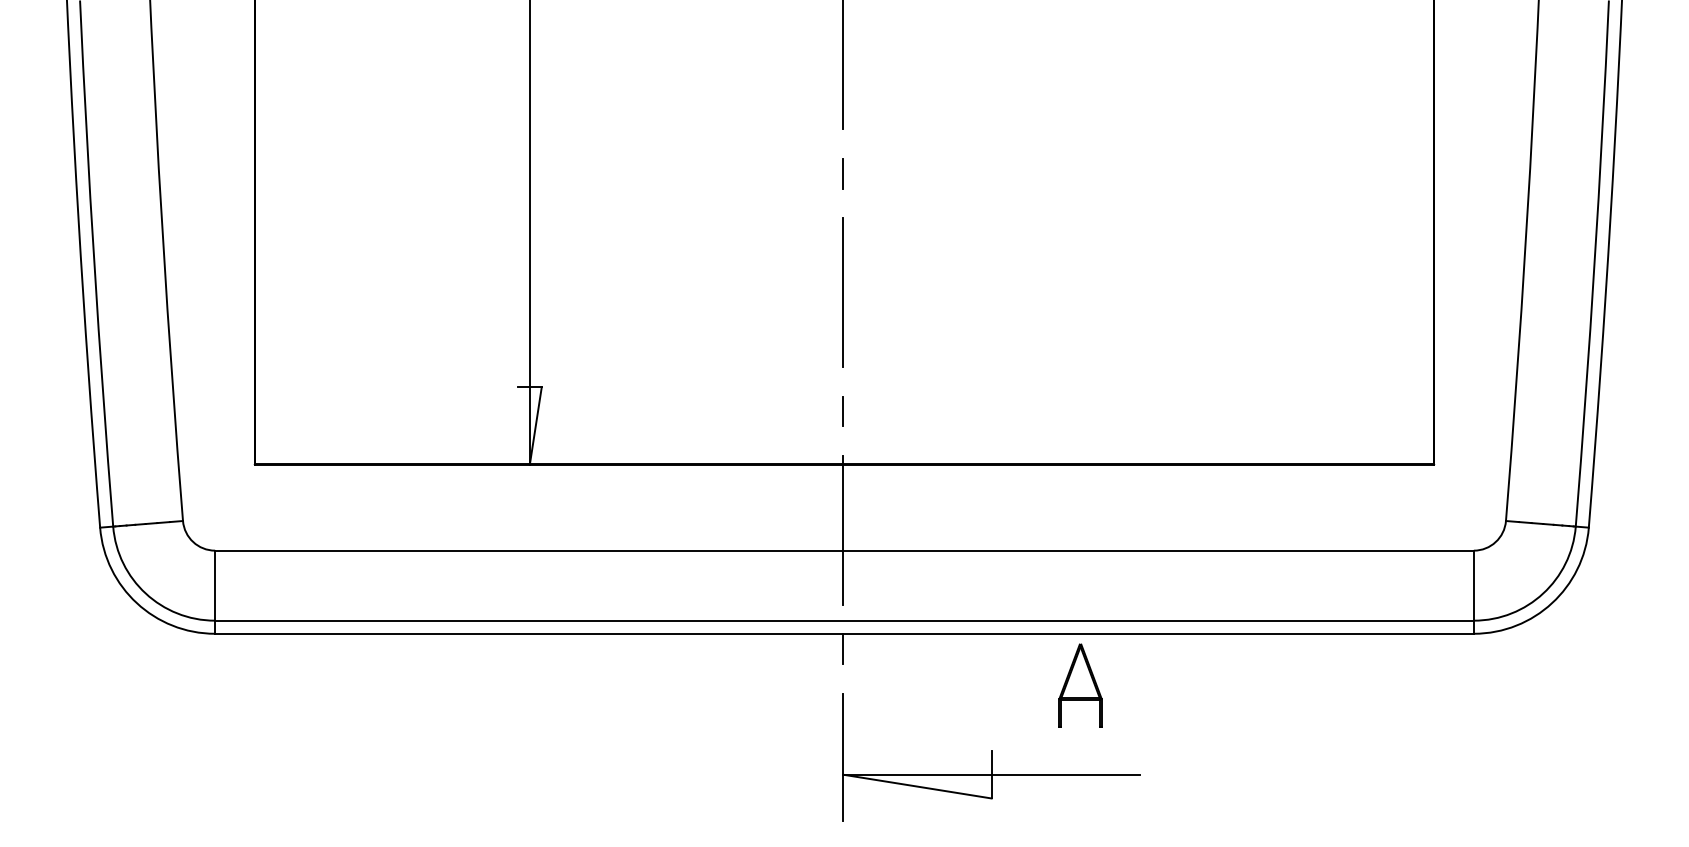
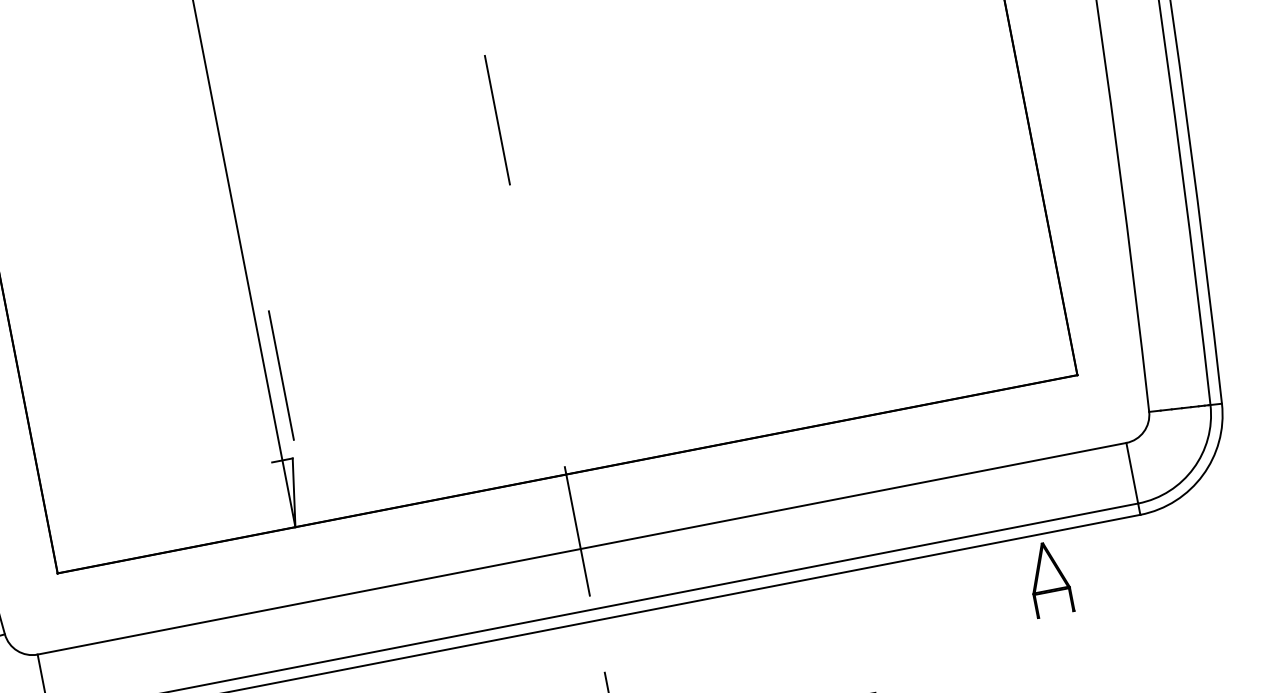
line: (843, 173) -> (517, 222), removed
line: (842, 292) -> (280, 375), moved
line: (843, 411) -> (557, 428), removed
line: (843, 649) -> (597, 634), removed
part: (1080, 685) -> (1049, 578), moved

